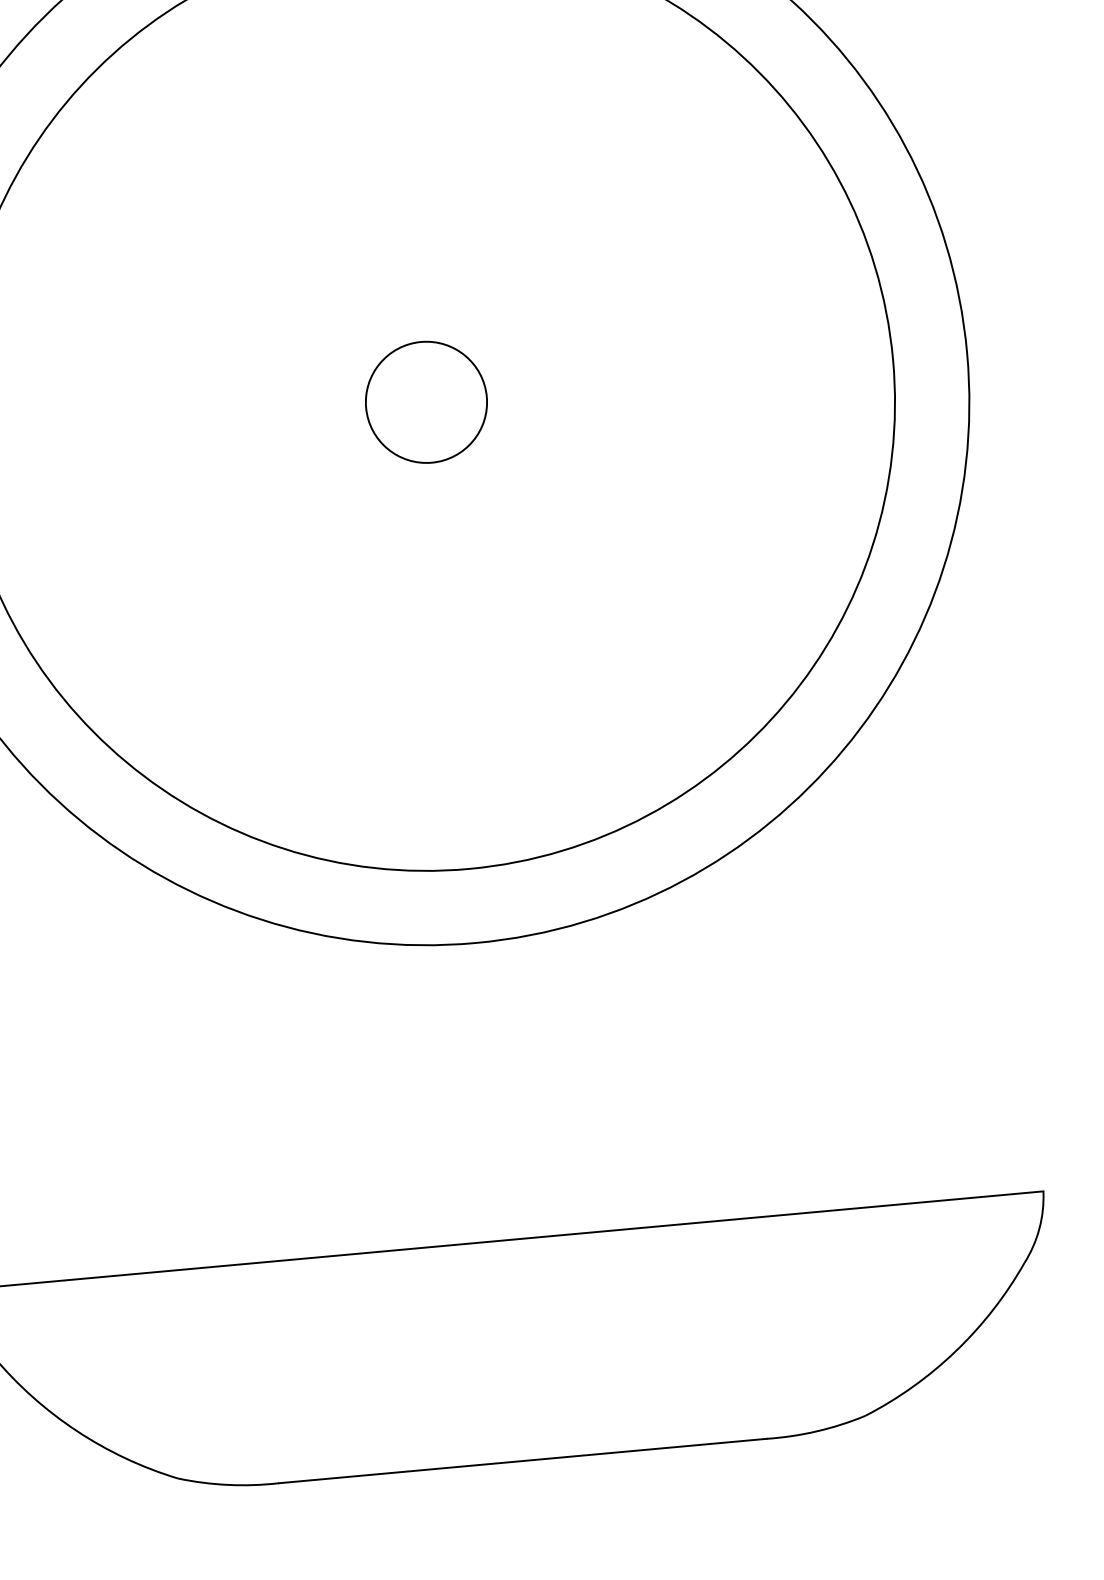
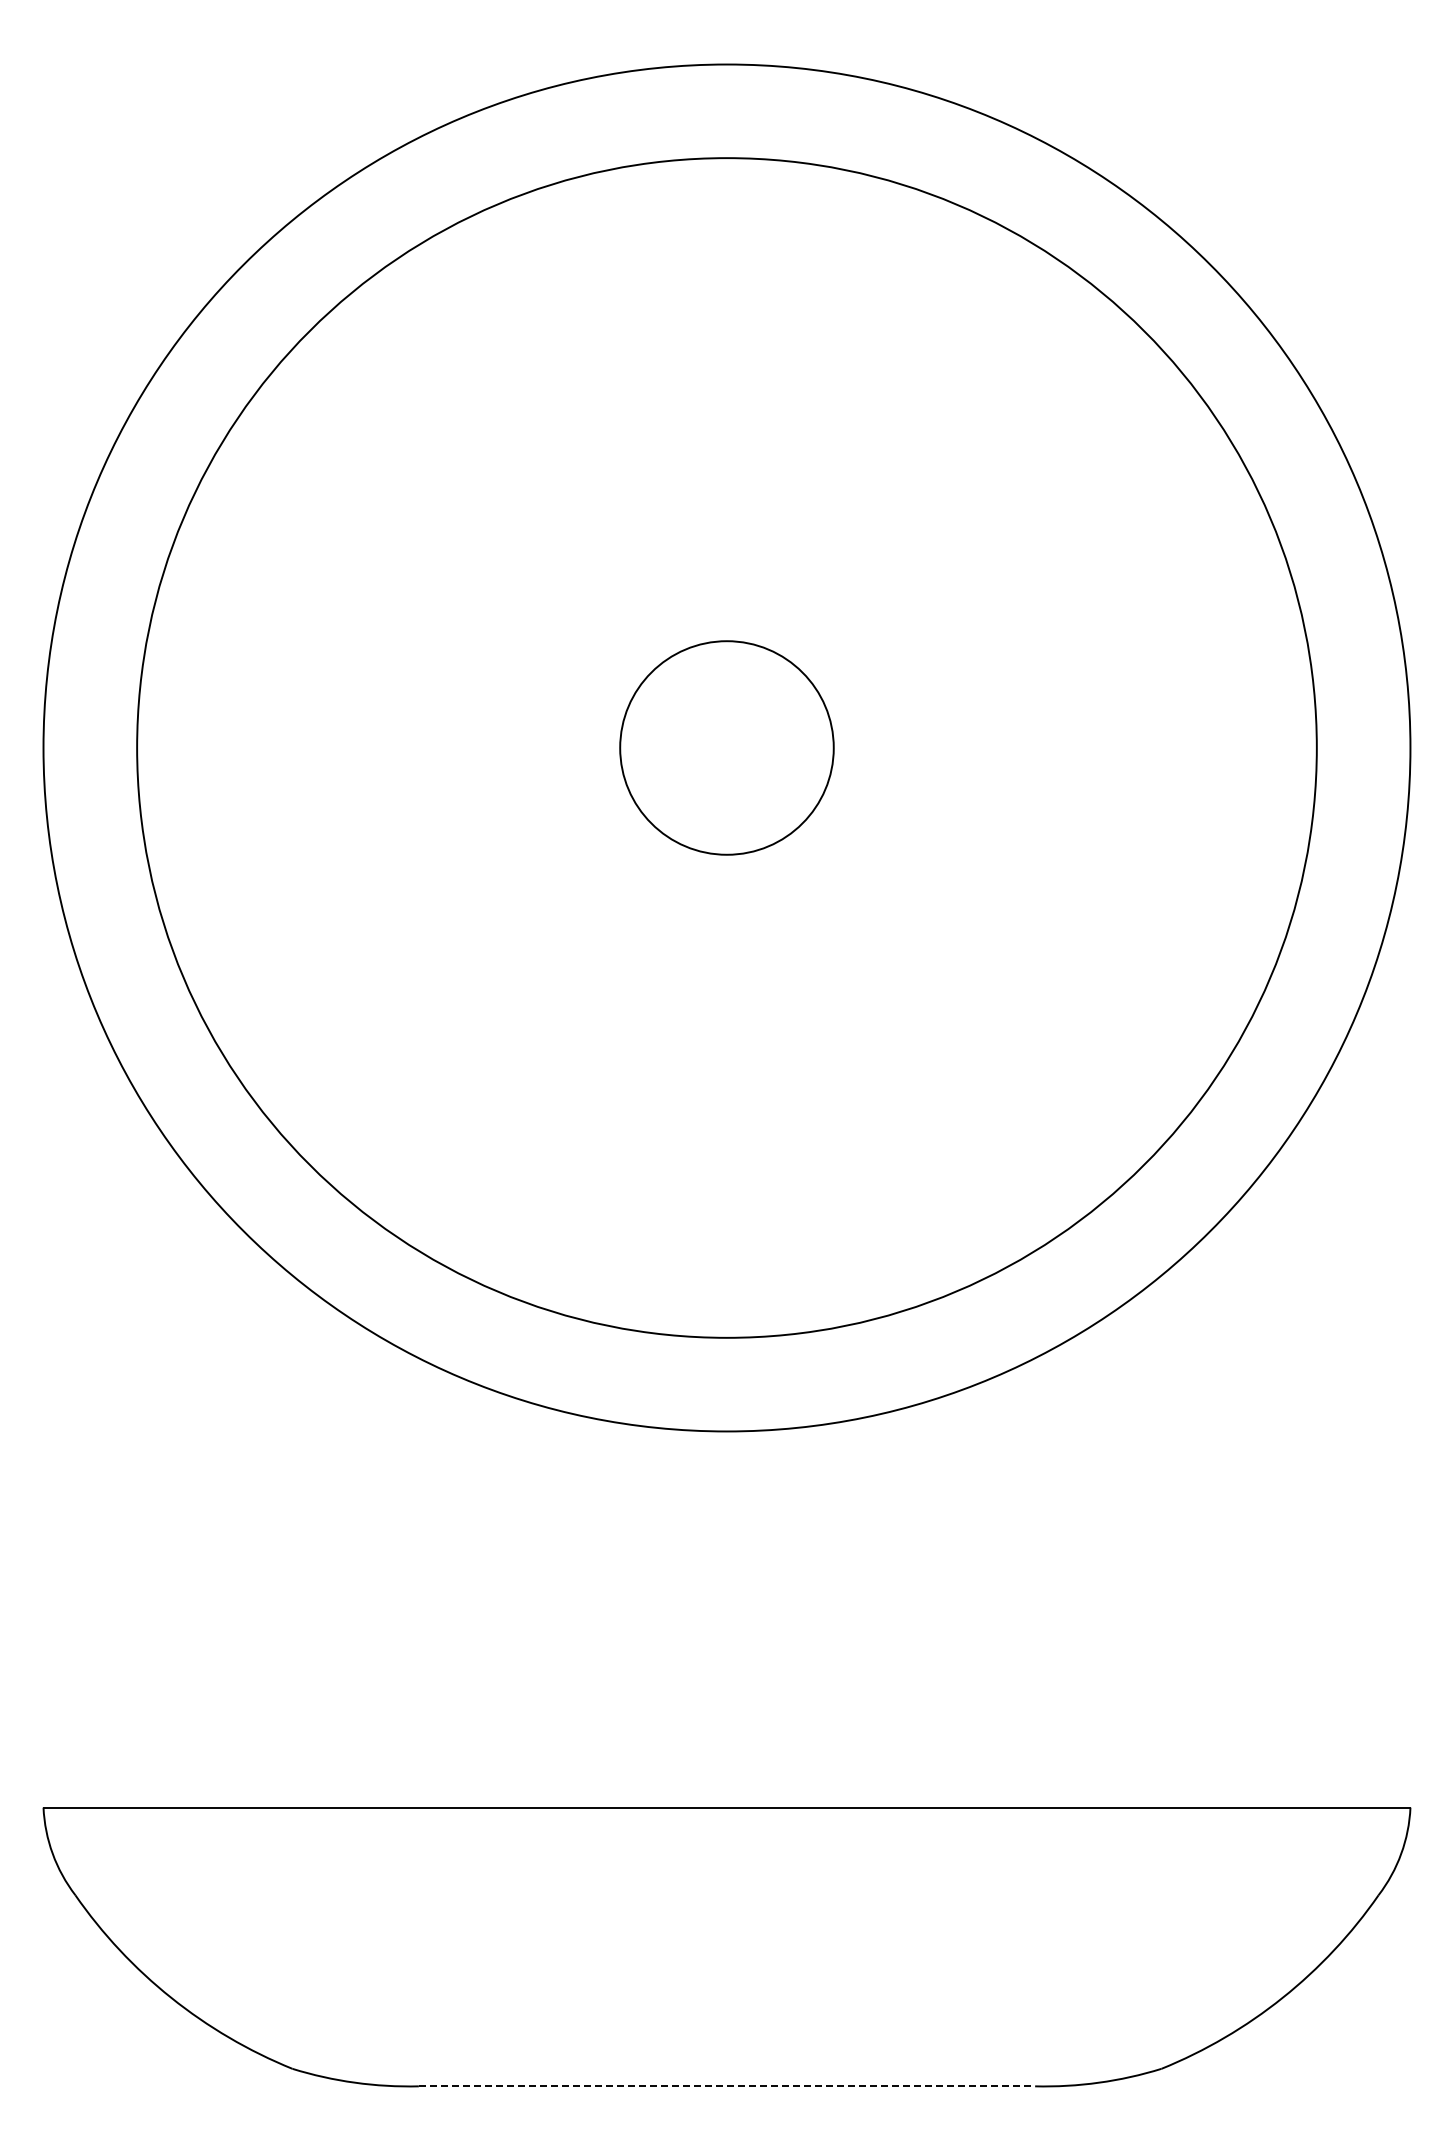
circle: (426, 402) -> (726, 747), size x1.4
line: (523, 1461) -> (727, 2086), solid -> dashed

